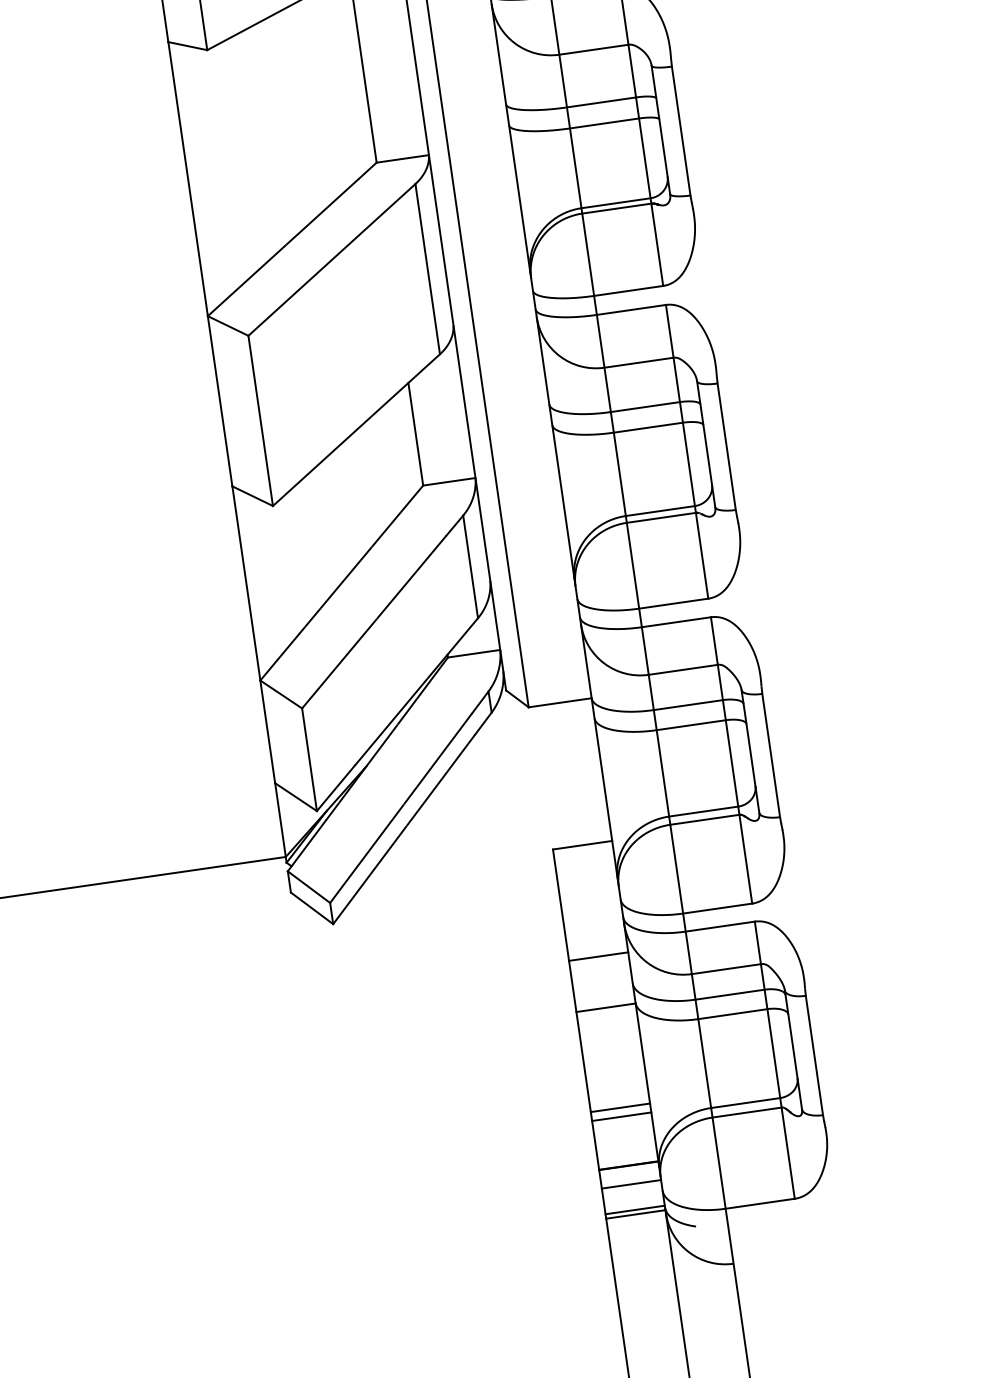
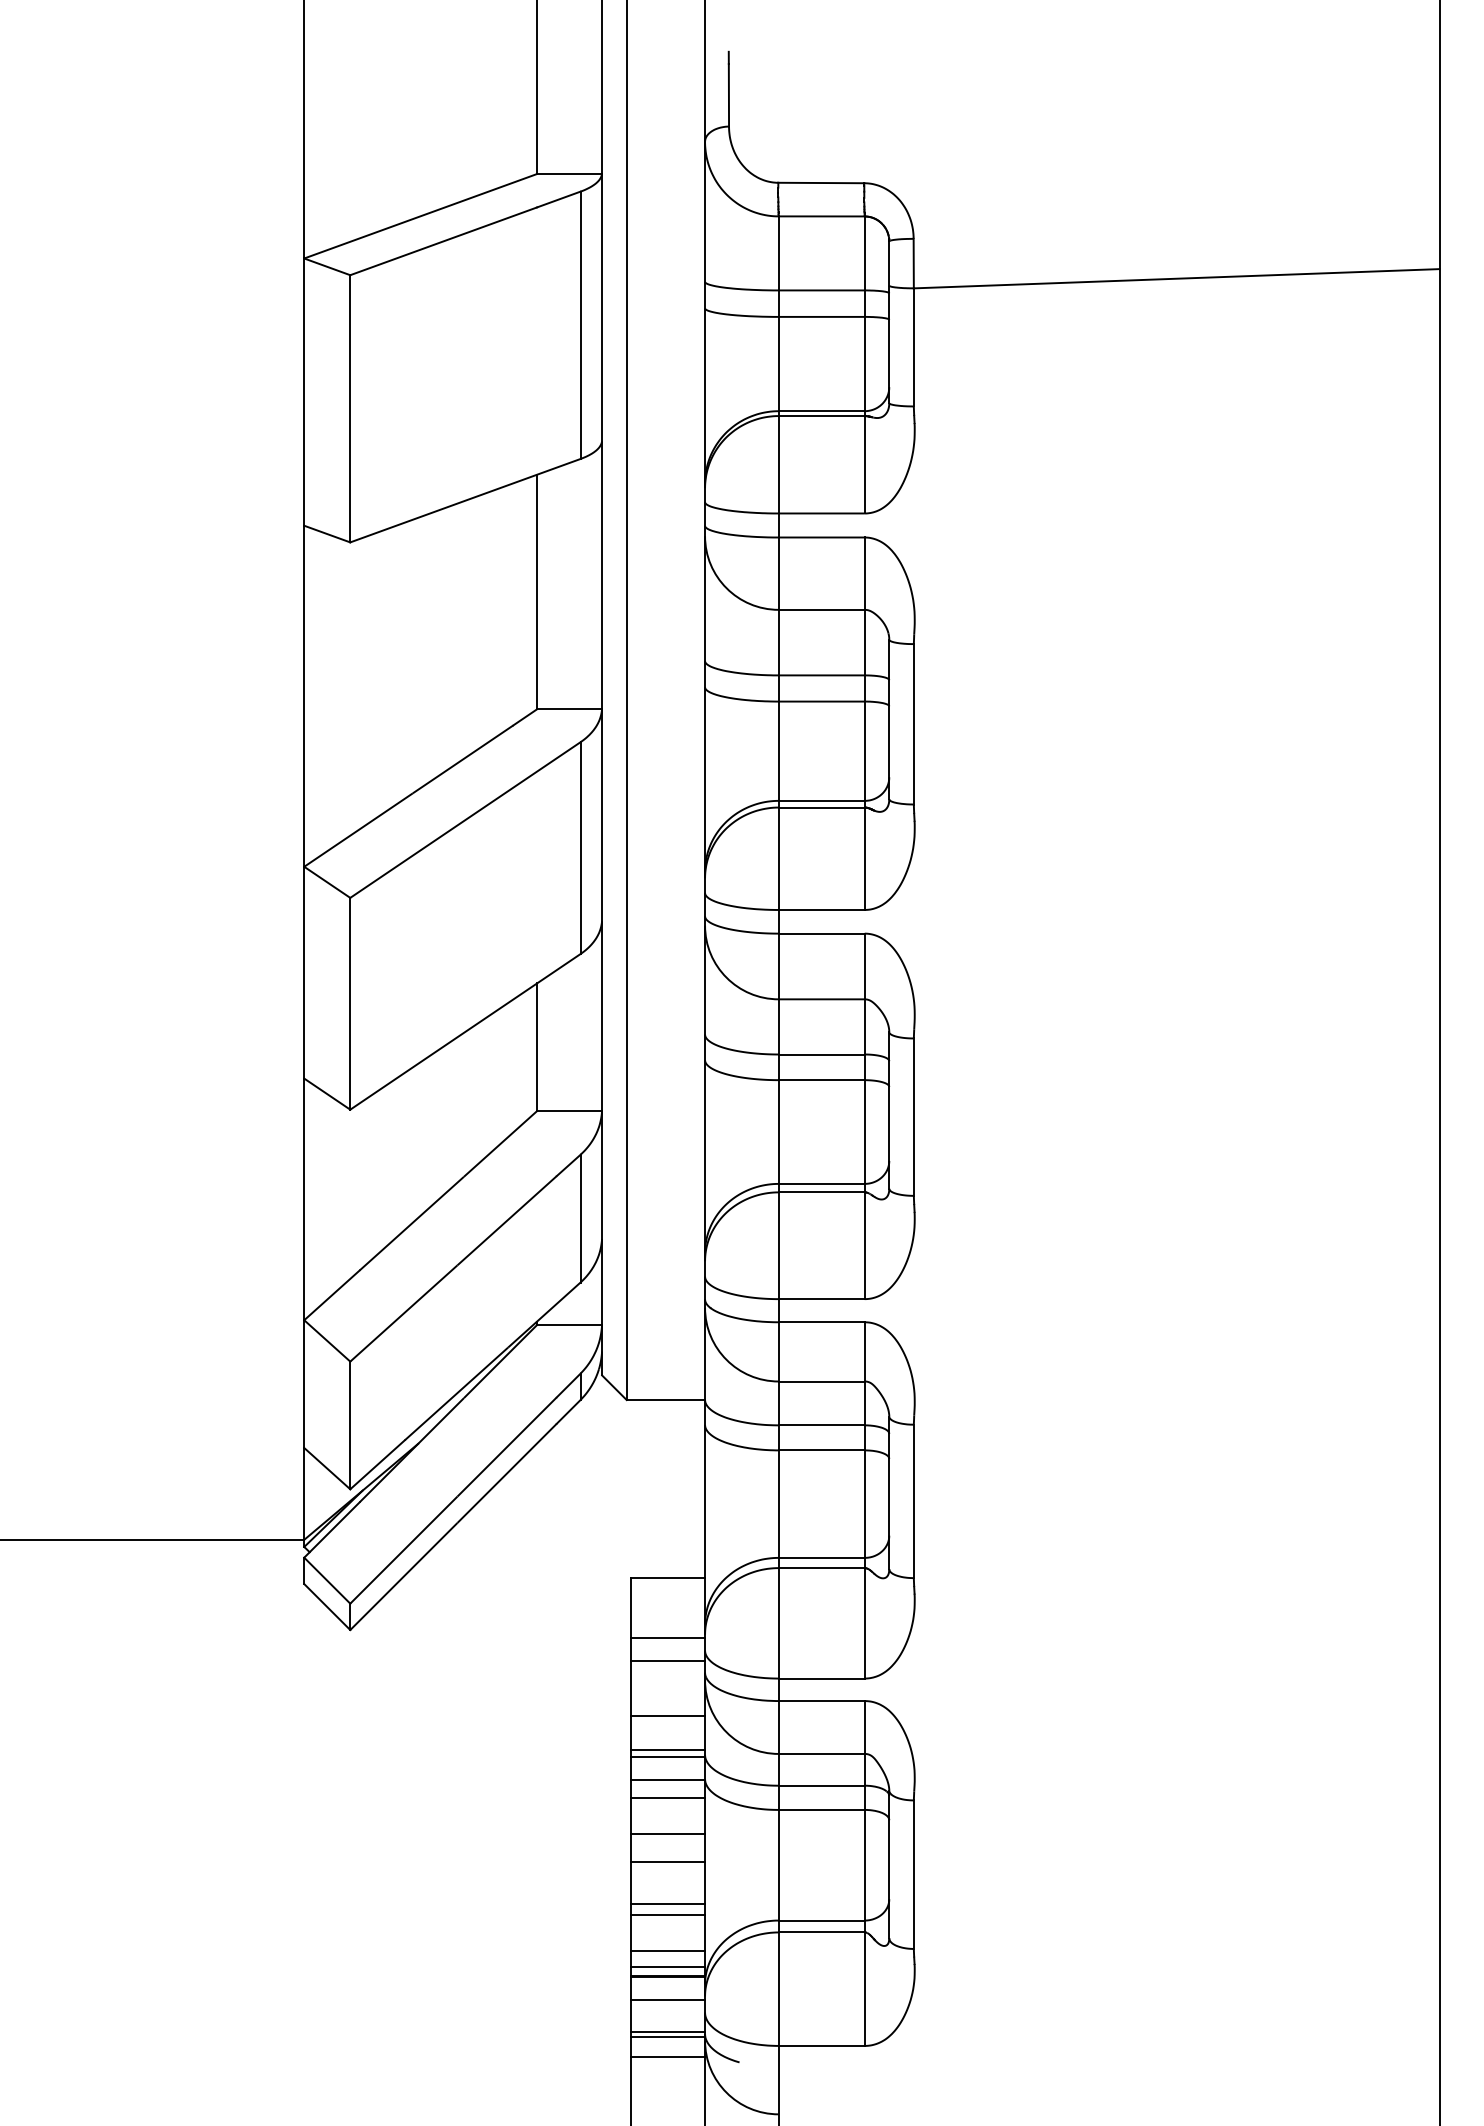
line: (589, 893) -> (668, 1637), added
line: (592, 912) -> (668, 1661), added
line: (602, 984) -> (668, 1750), added
line: (603, 989) -> (668, 1757), added
line: (608, 1022) -> (668, 1798), added
line: (612, 1050) -> (668, 1833), added
line: (615, 1074) -> (668, 1862), added
line: (626, 1145) -> (668, 1951), added
line: (627, 1157) -> (668, 1966), added
line: (638, 1230) -> (668, 2056), added

